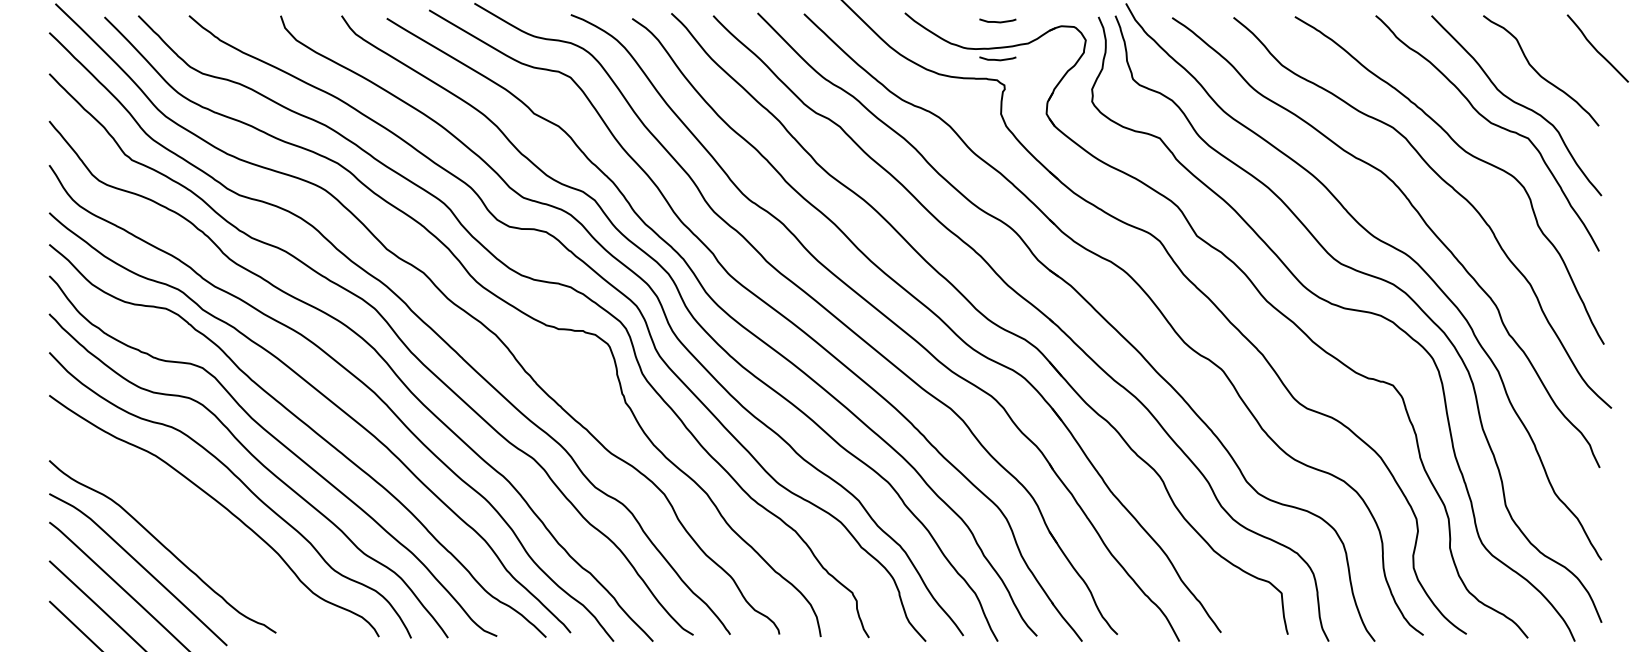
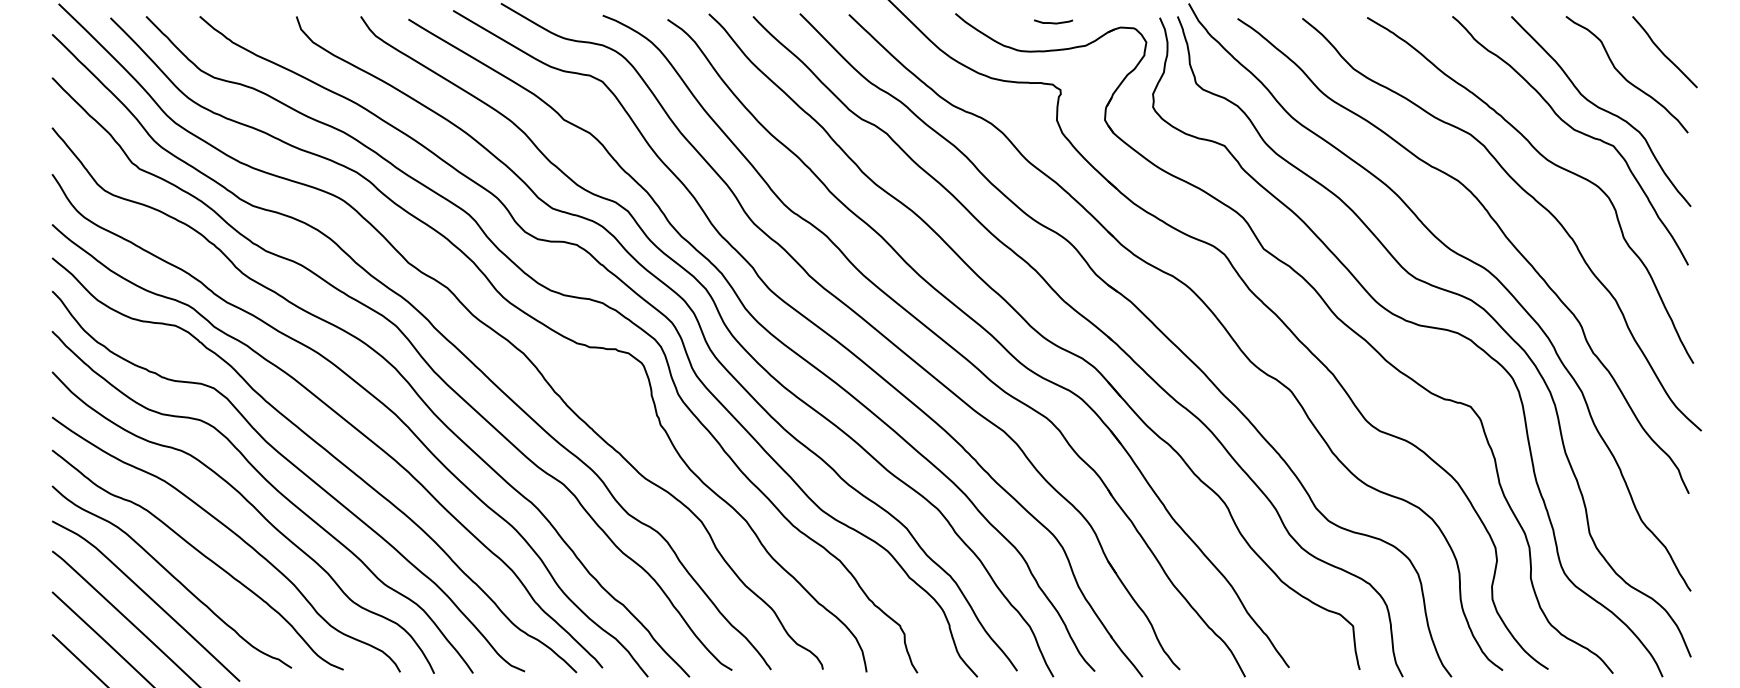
curve: (1596, 48) -> (1663, 52), moved
curve: (997, 59) -> (1053, 62), removed
curve: (188, 524) -> (199, 553), added

